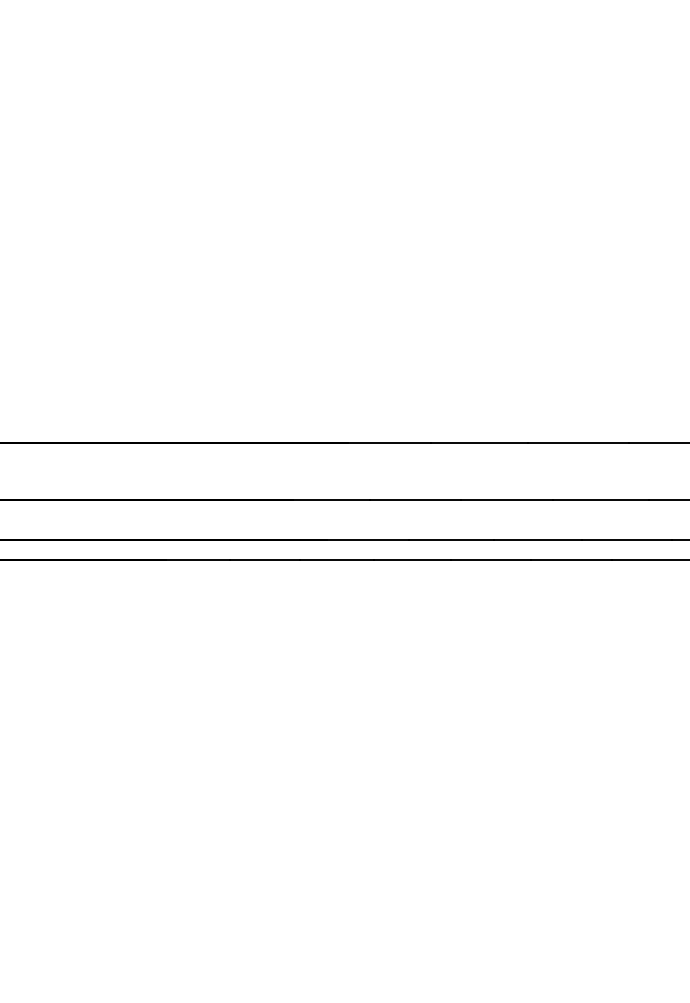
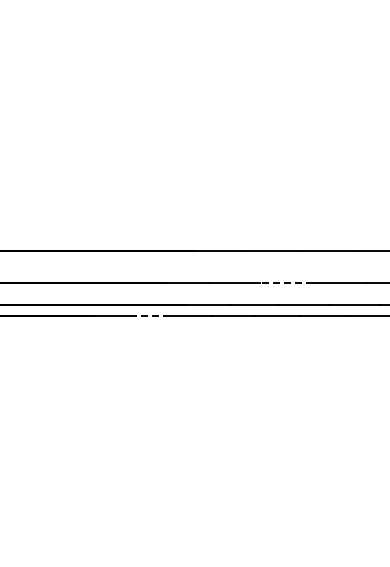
line: (506, 499) -> (286, 282), solid -> dashed
line: (264, 559) -> (149, 316), solid -> dashed

